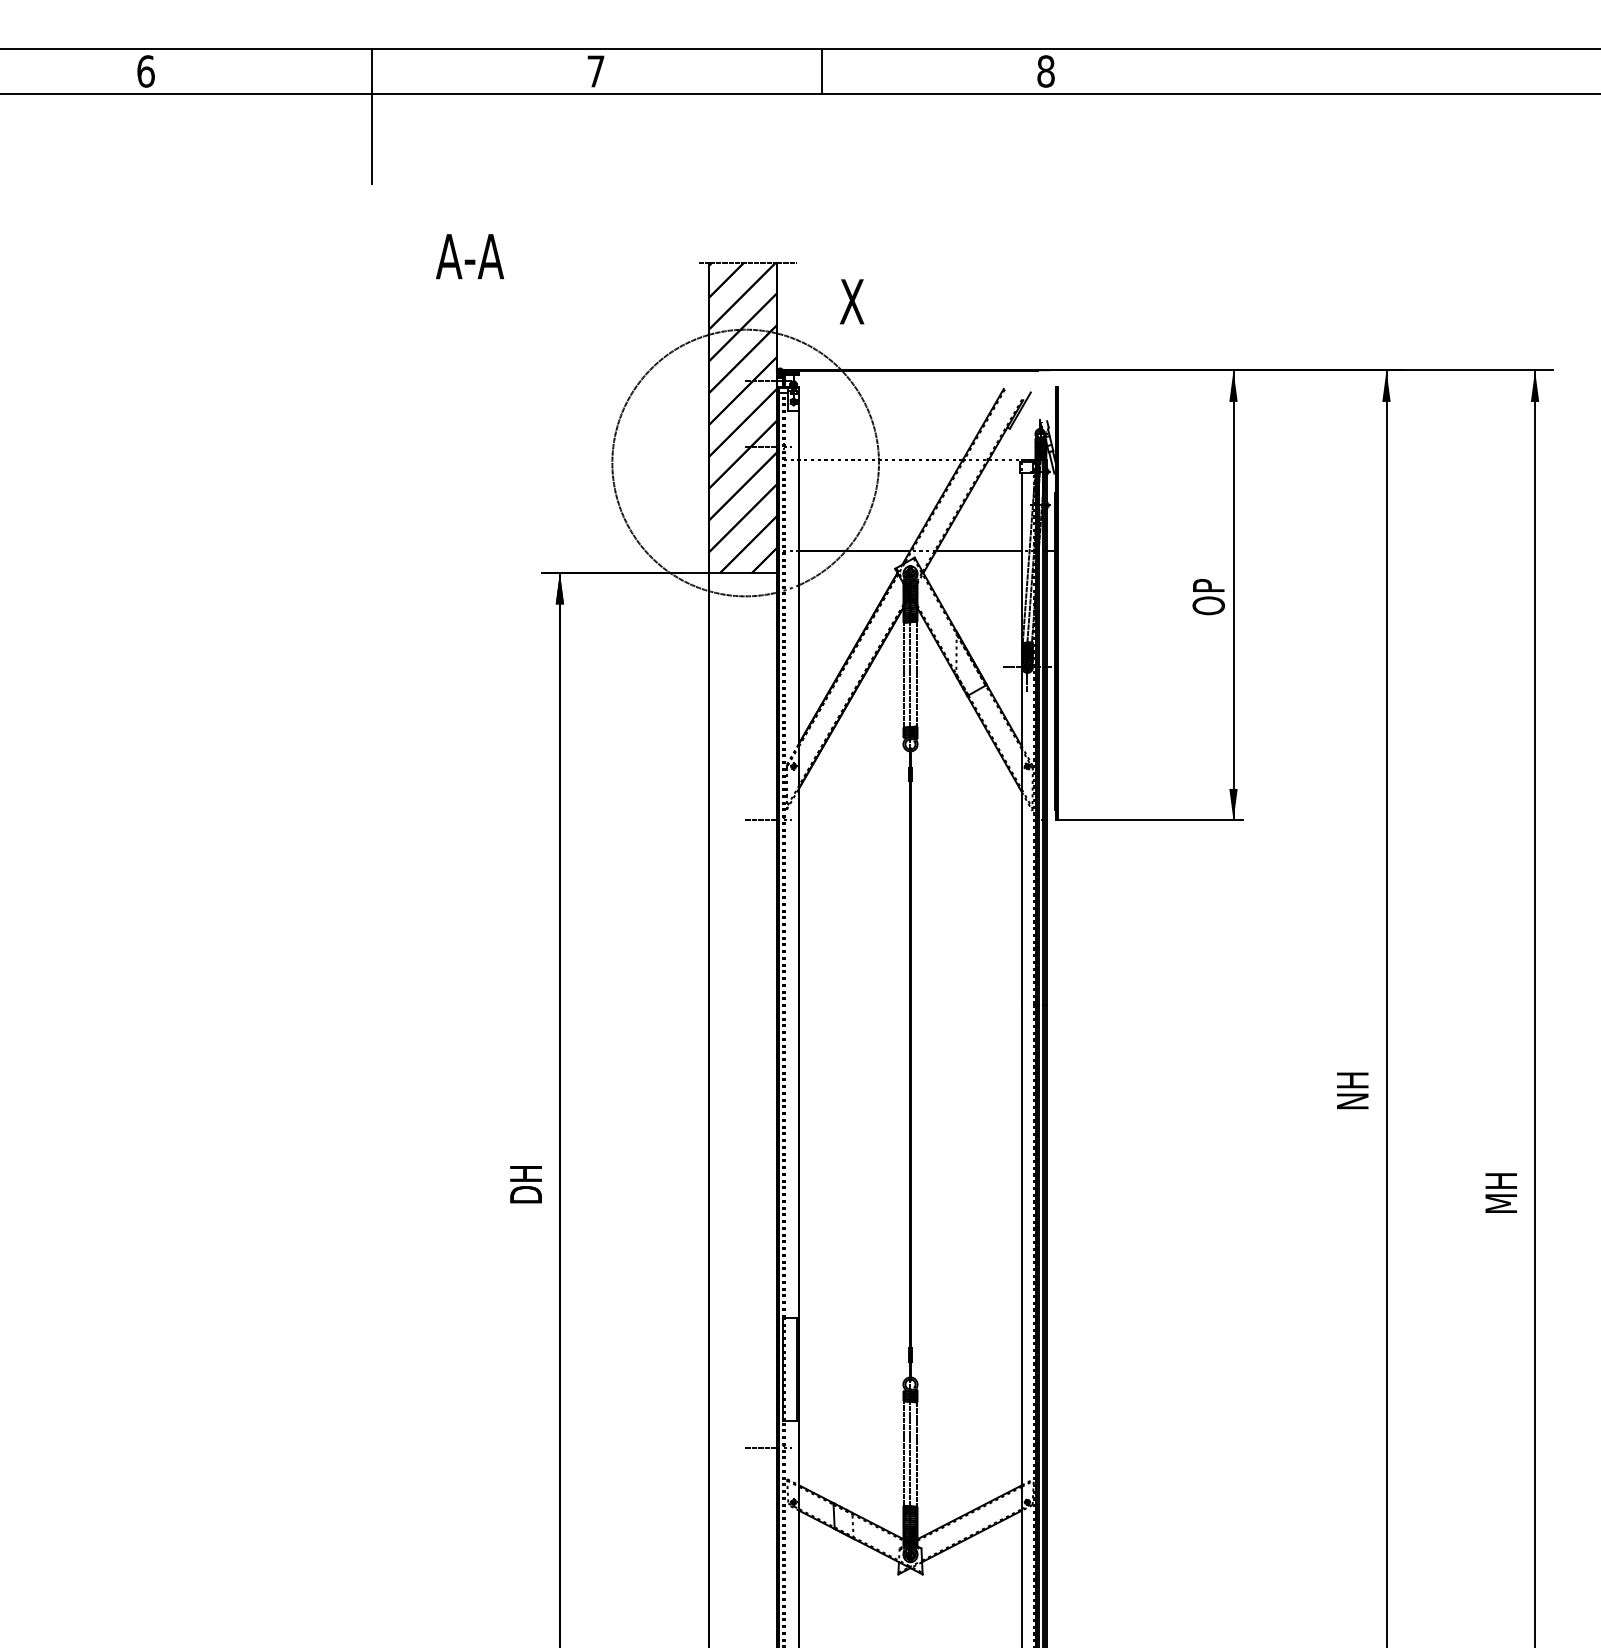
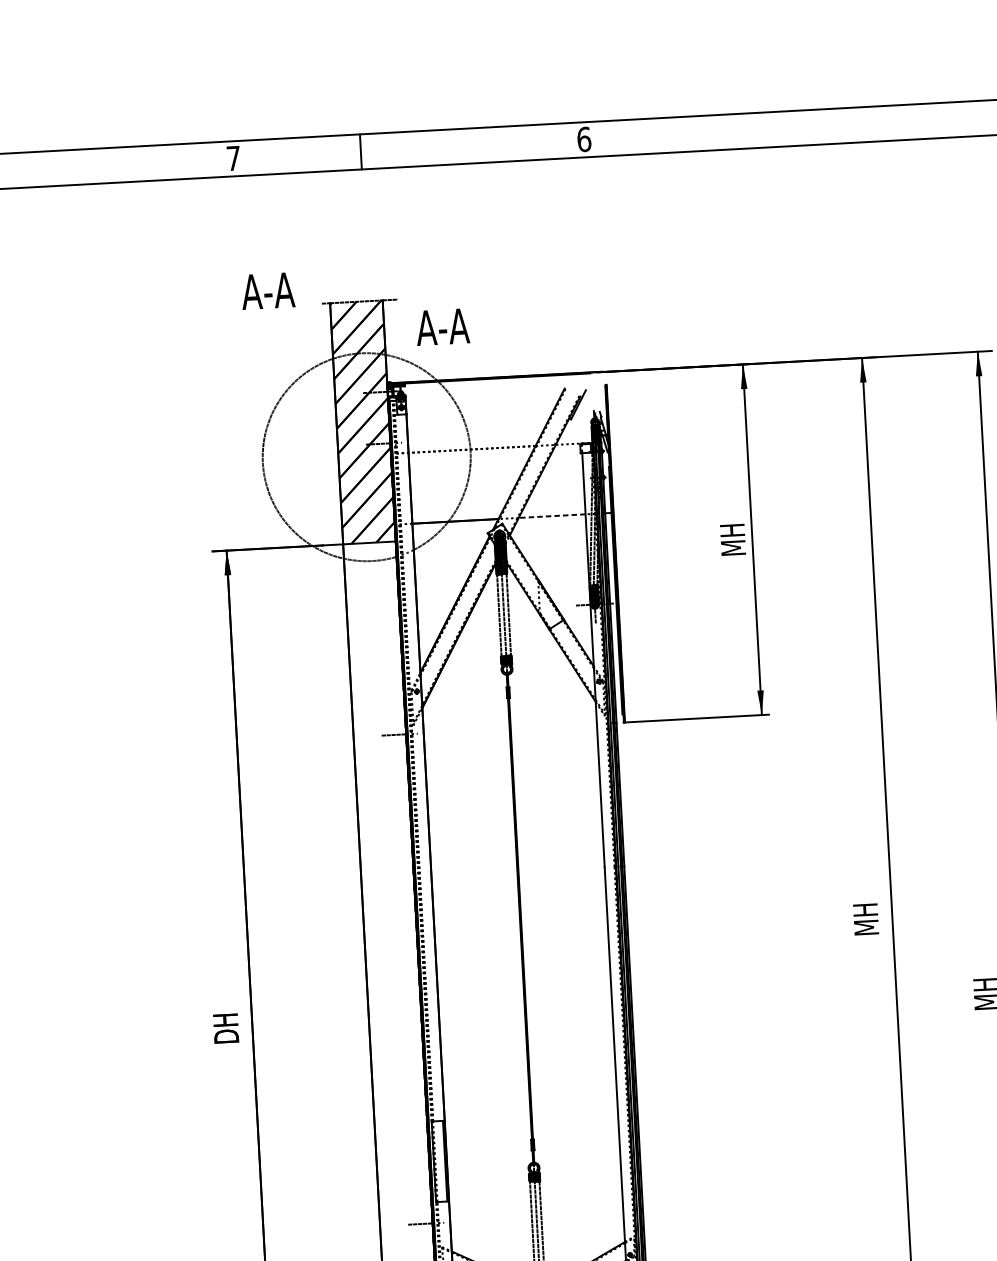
line: (822, 71) -> (360, 151), moved
text: (1045, 71) -> (583, 139), 8 -> 6
line: (372, 116) -> (61, 202), removed
text: (470, 256) -> (268, 290), moved
text: (852, 301) -> (443, 326), X -> A-A
line: (978, 551) -> (551, 516), solid -> dashed
text: (1208, 594) -> (732, 540), OP -> MH
text: (1352, 1087) -> (865, 918), NH -> MH

